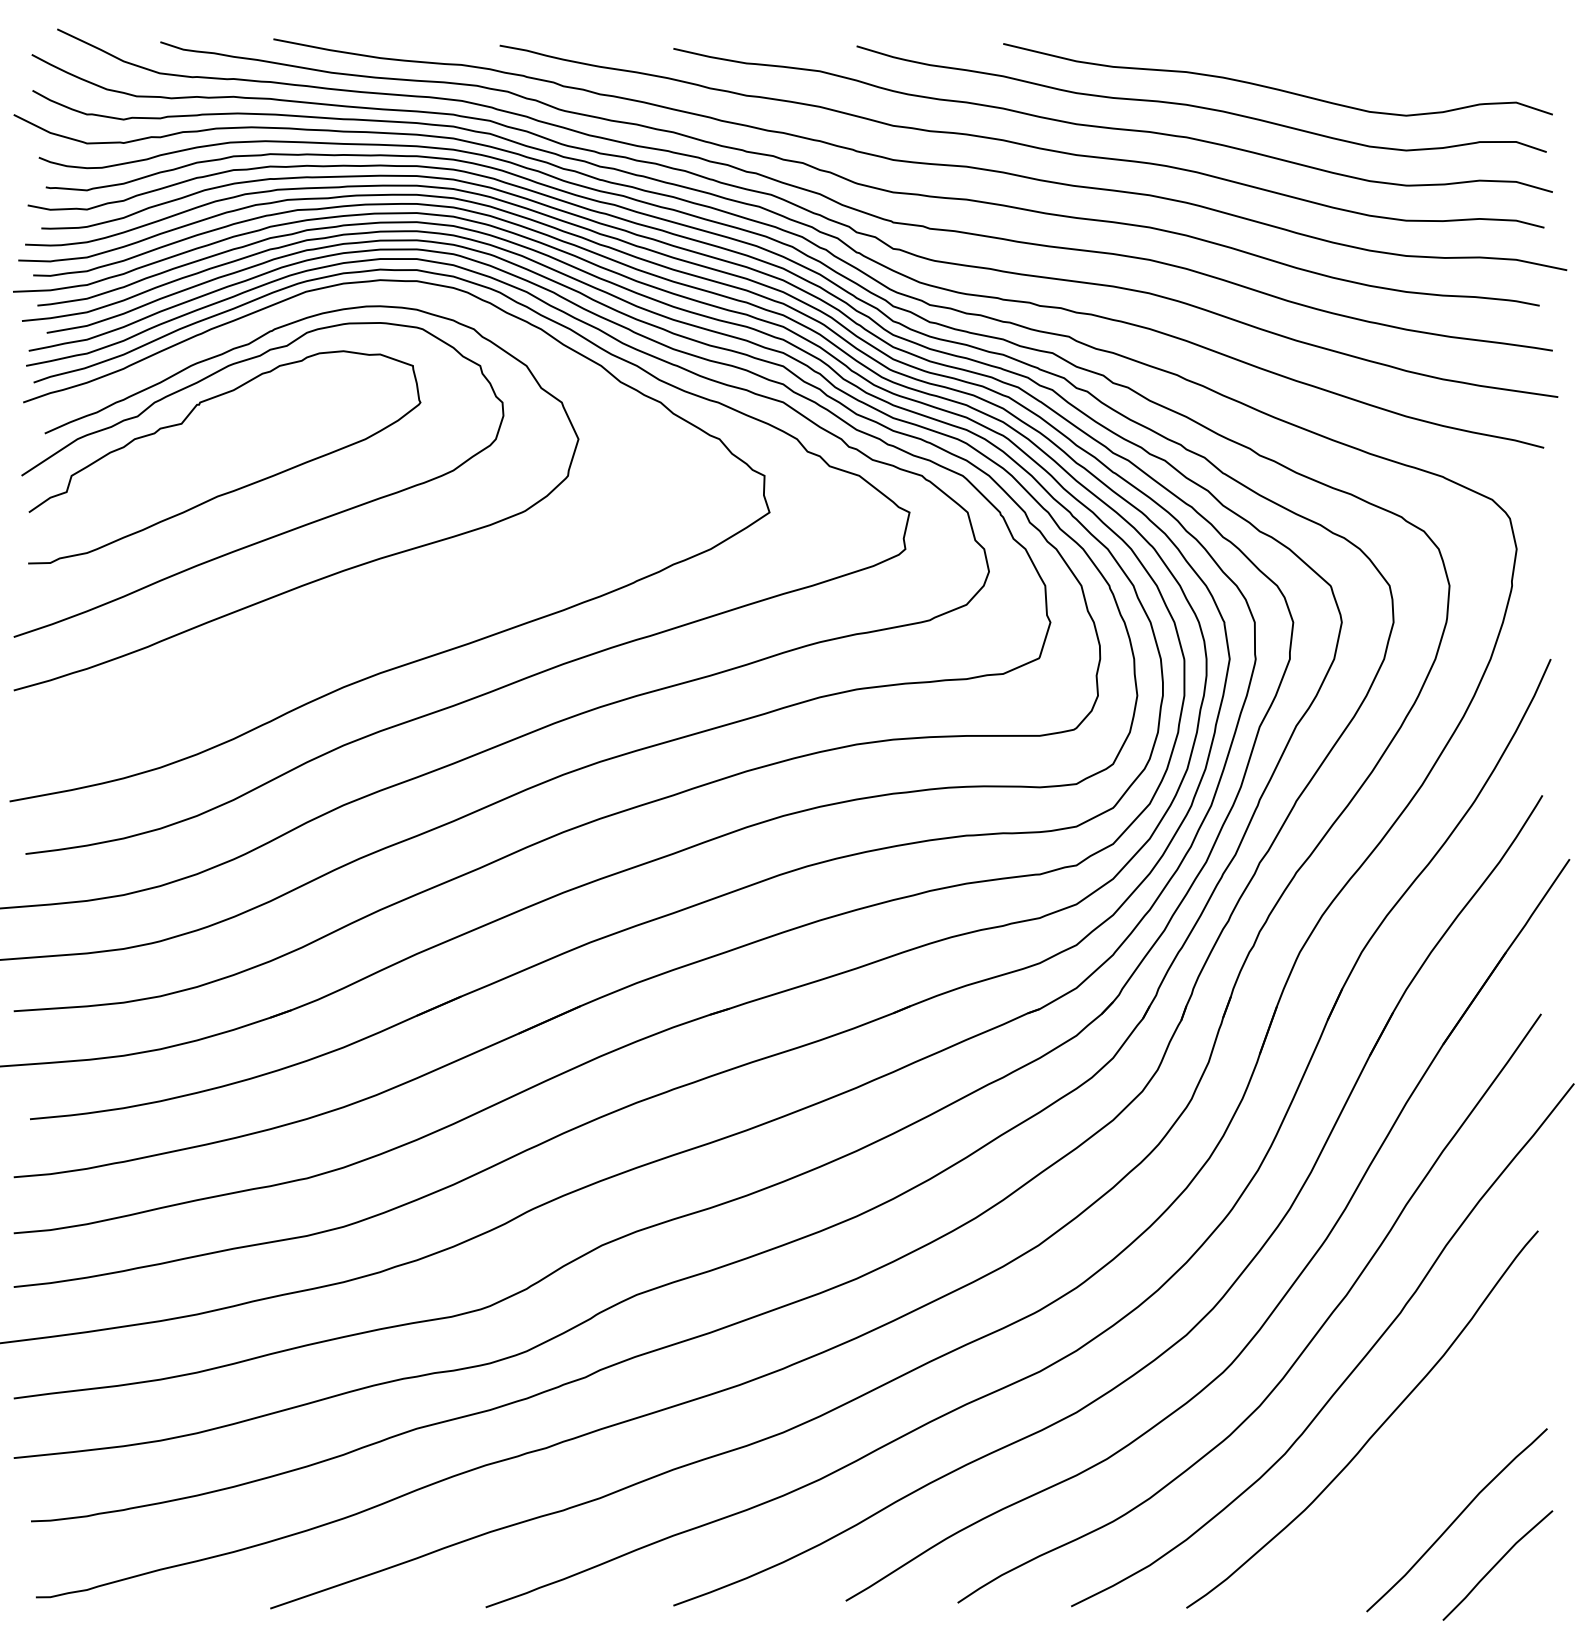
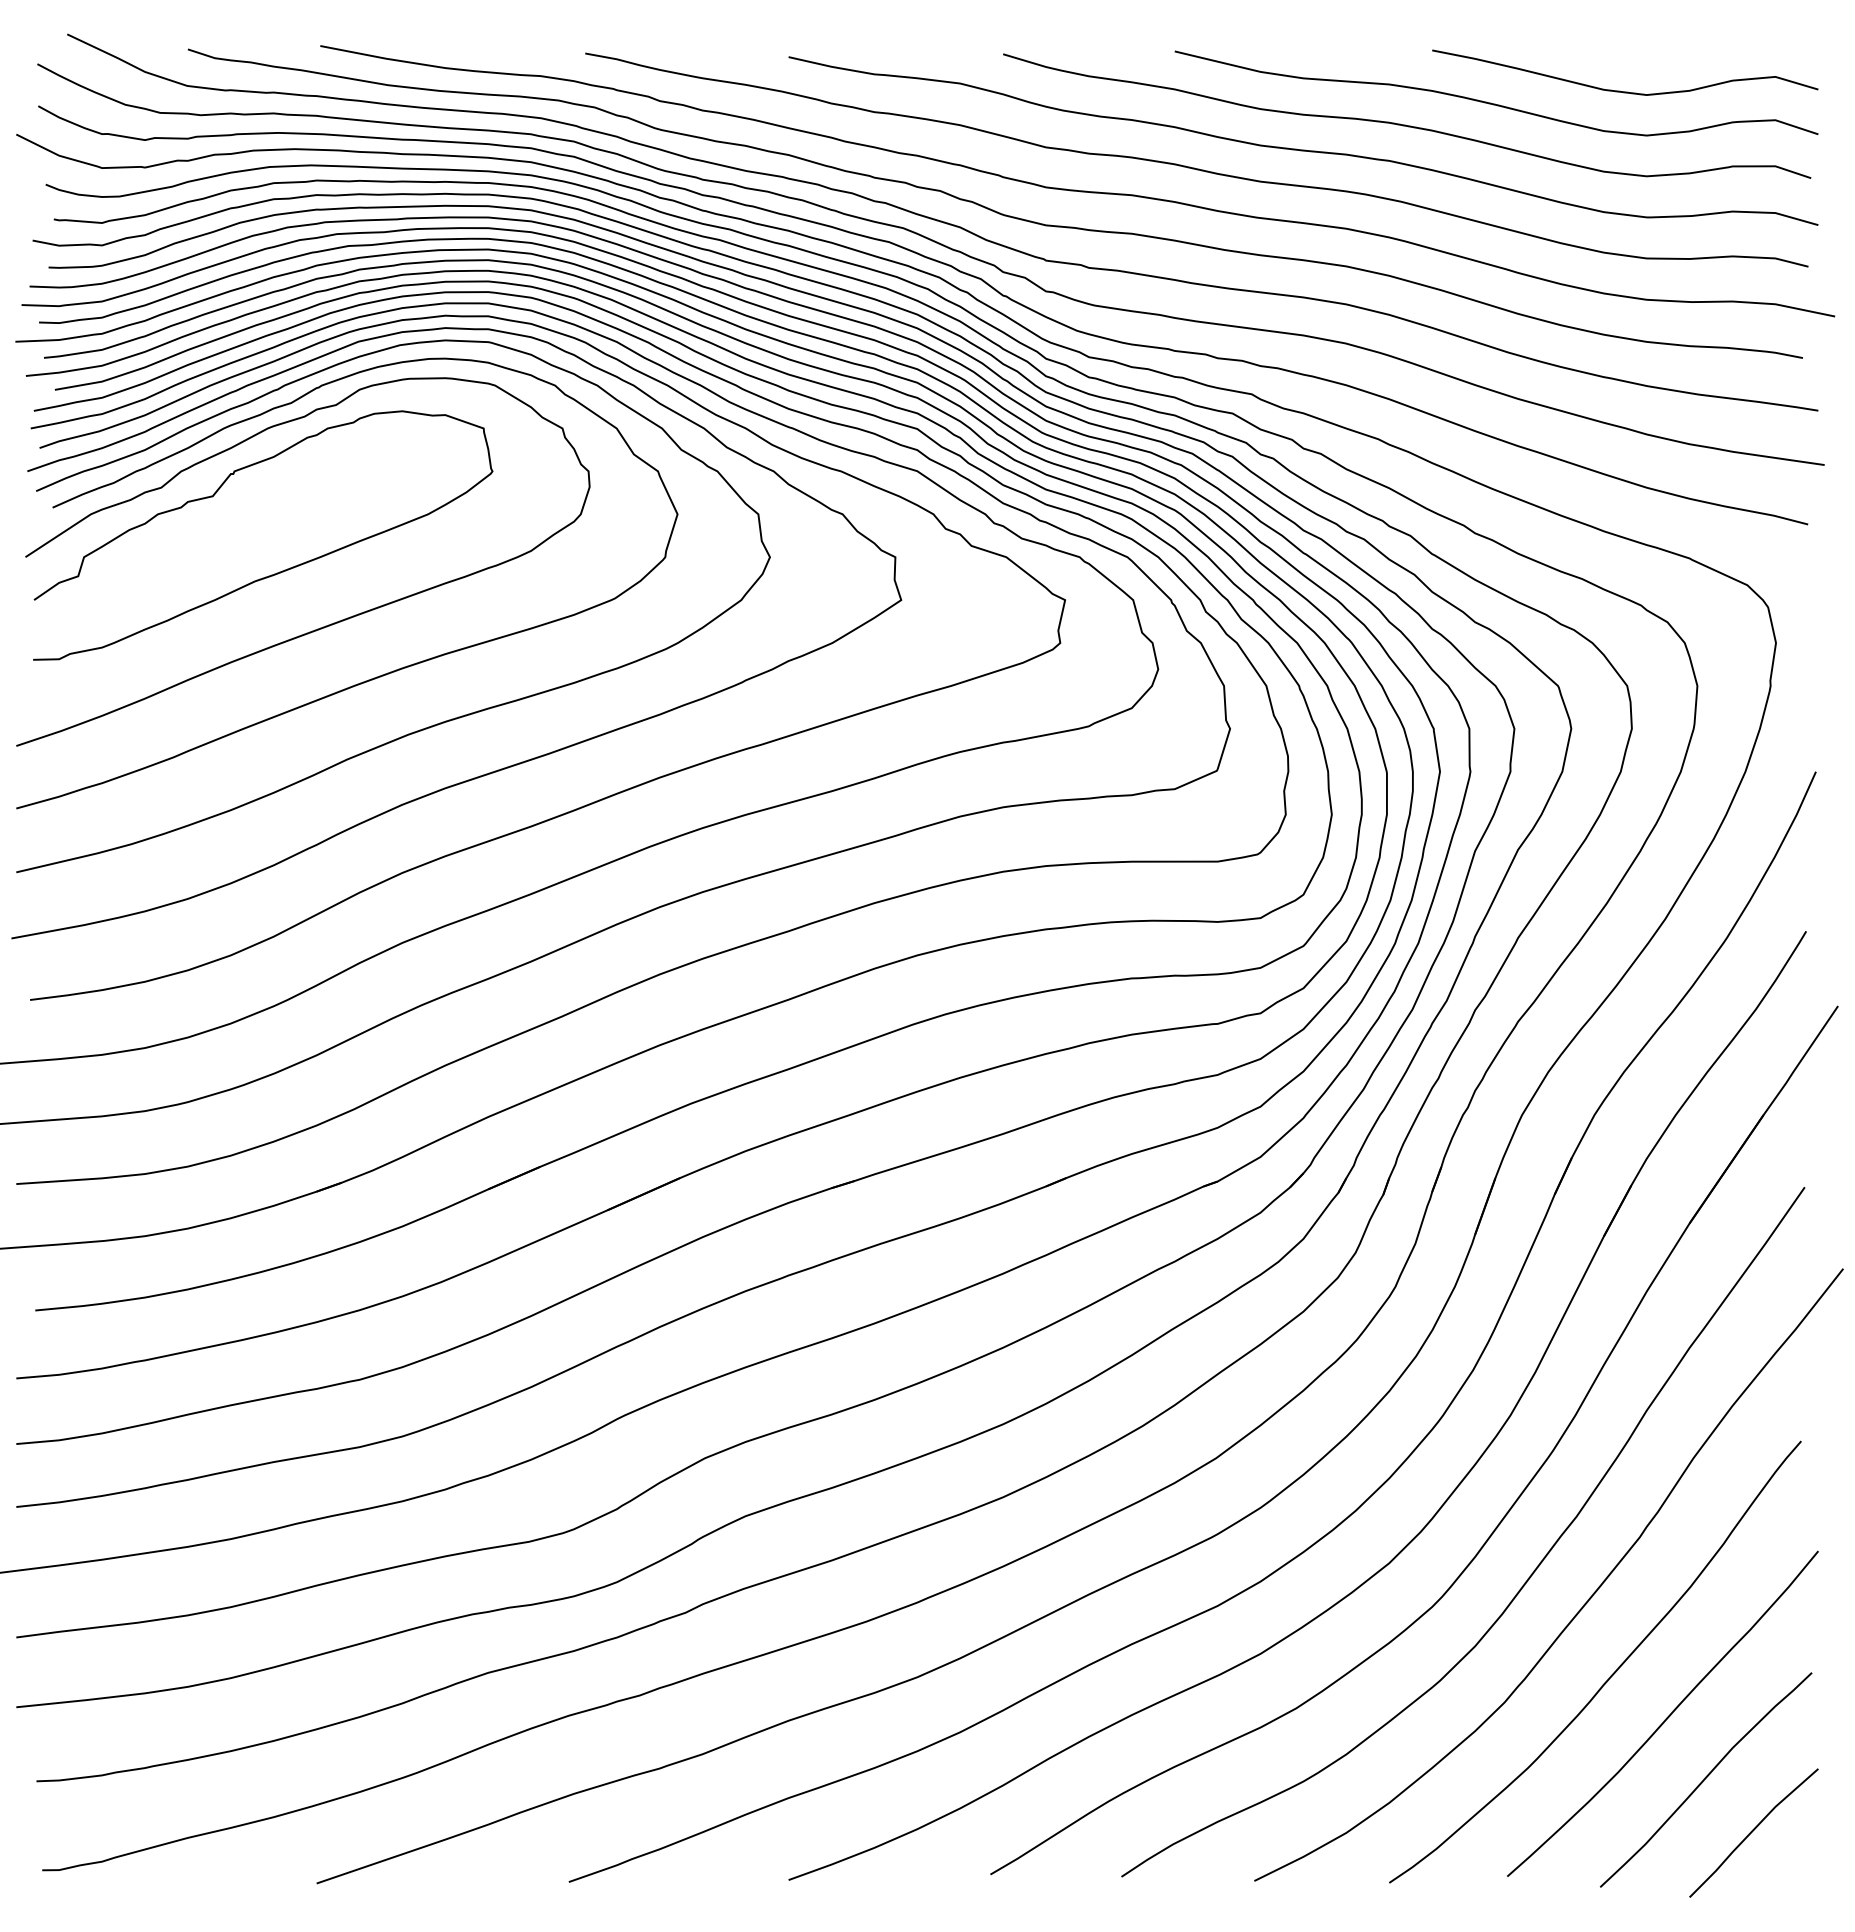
curve: (1383, 77) -> (1620, 90), added
curve: (375, 617) -> (439, 722), added
curve: (1423, 1466) -> (1666, 1717), added

